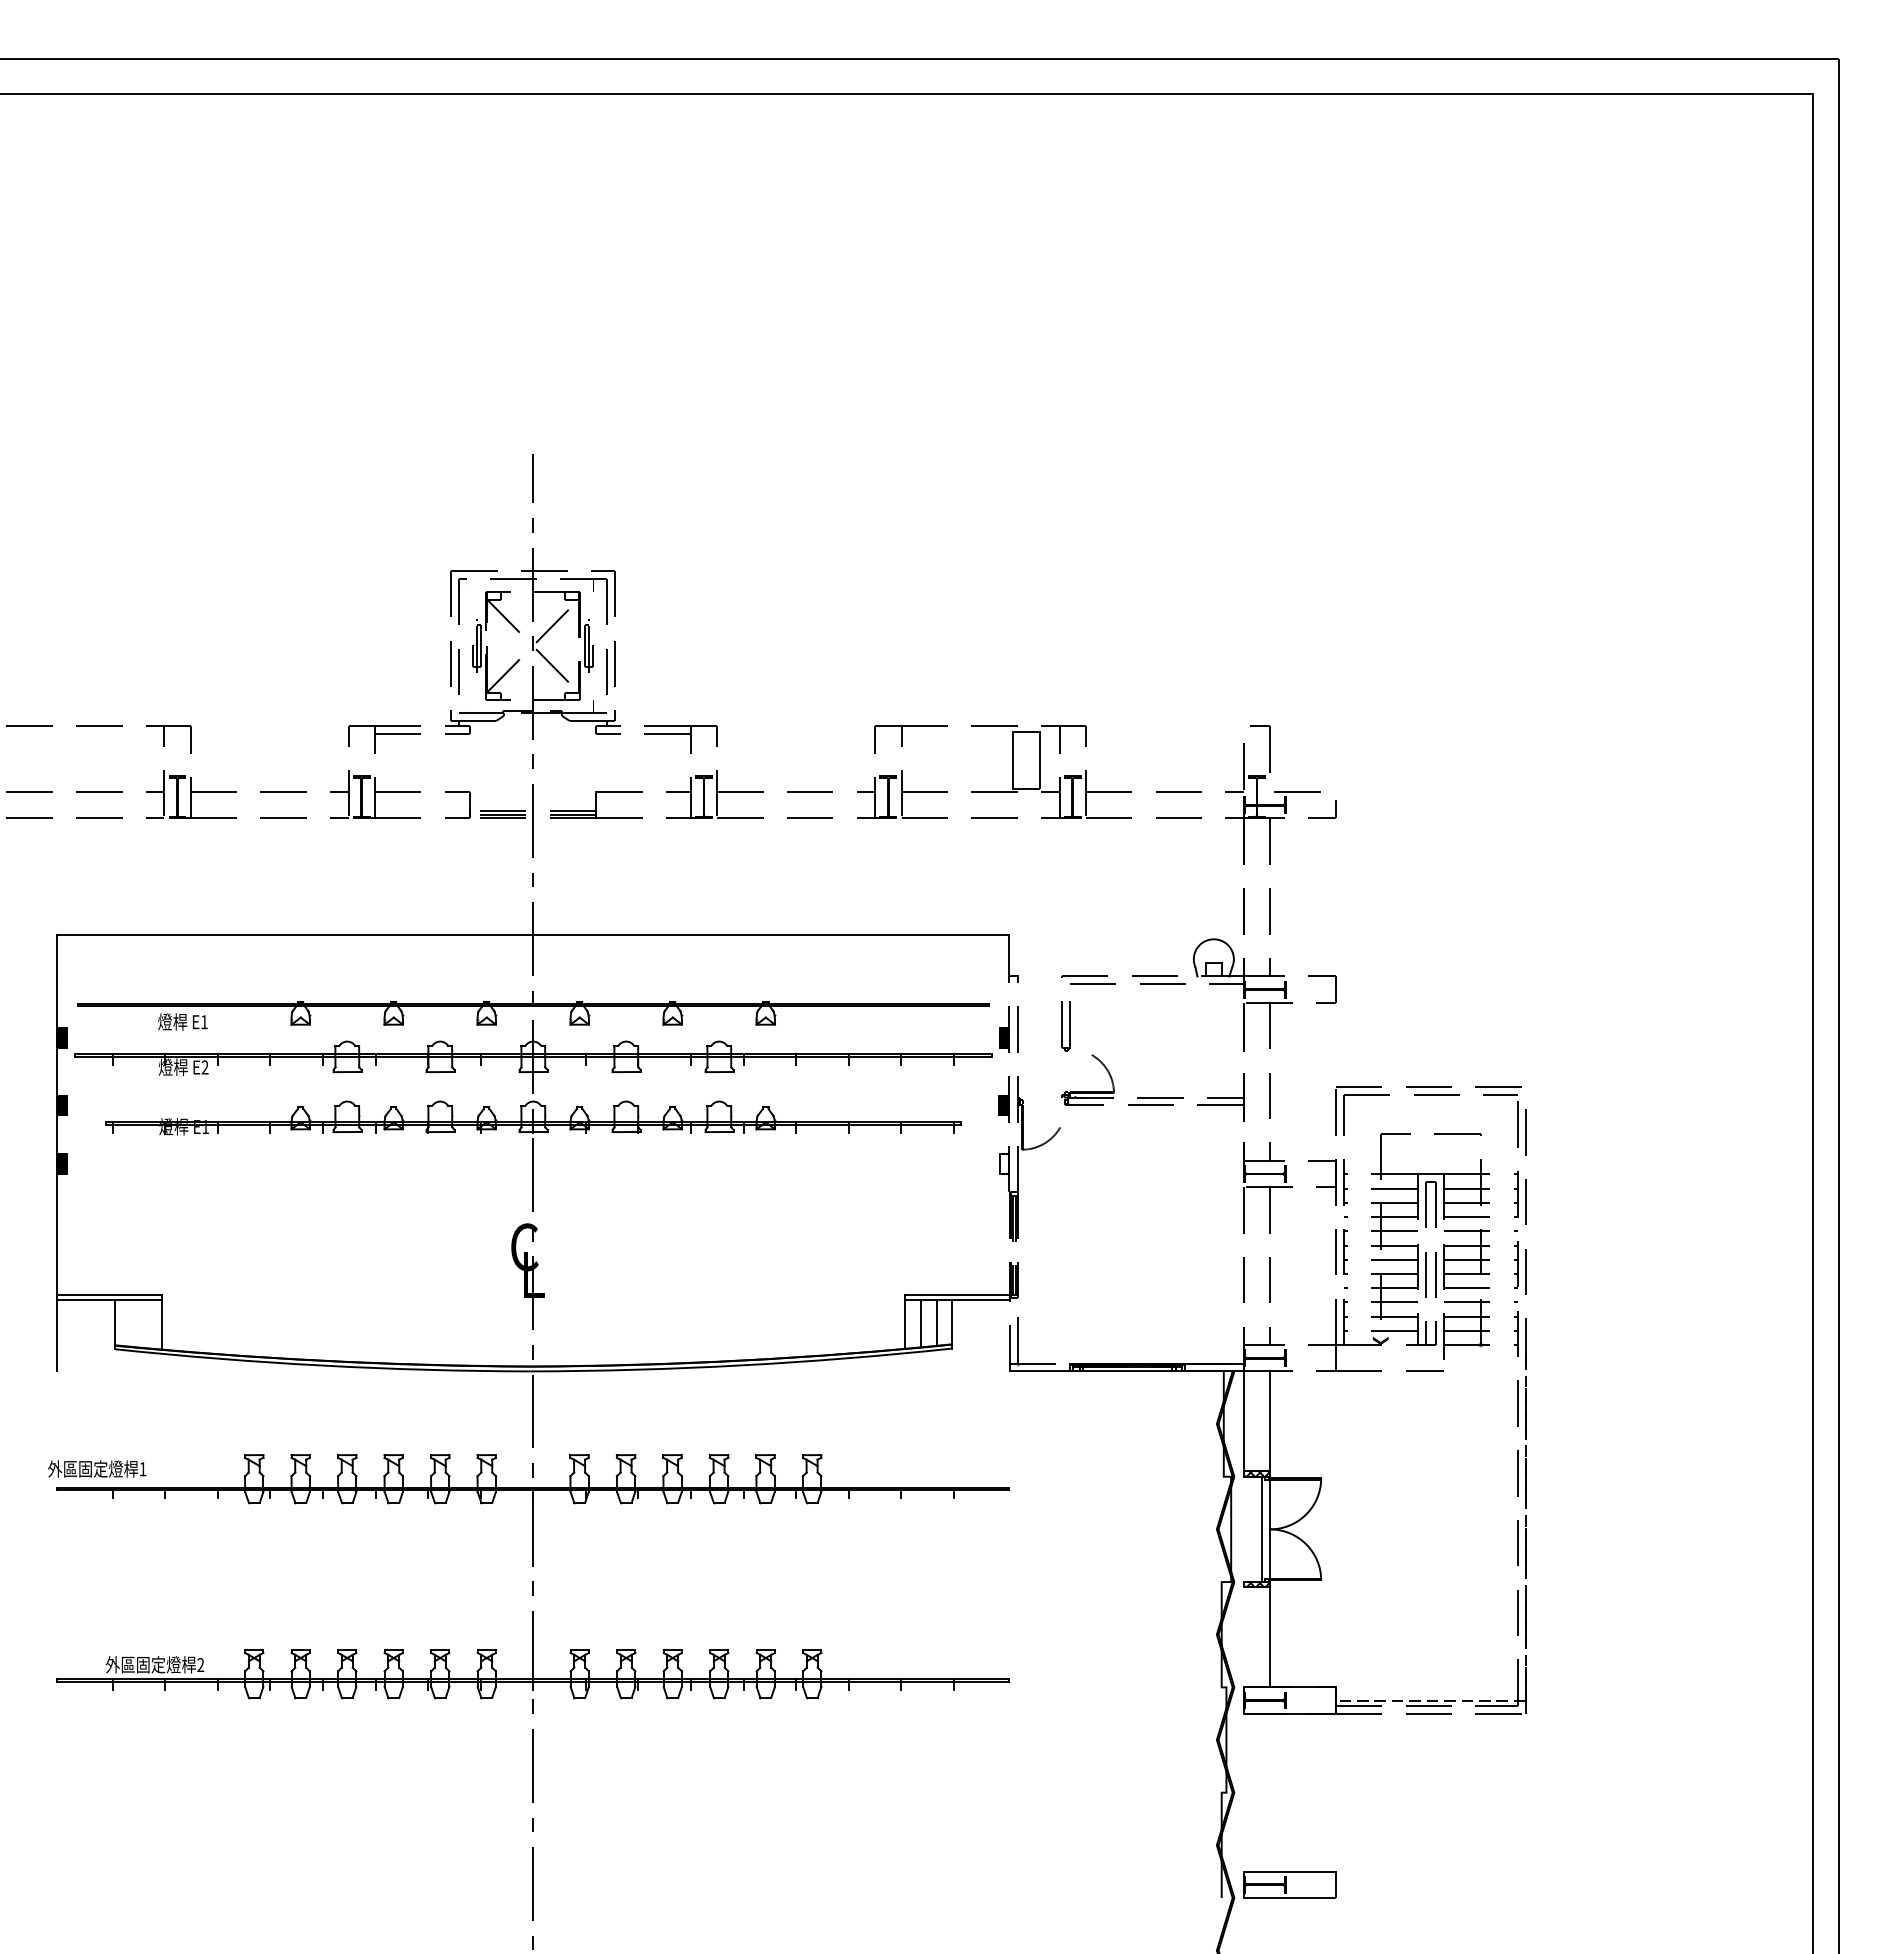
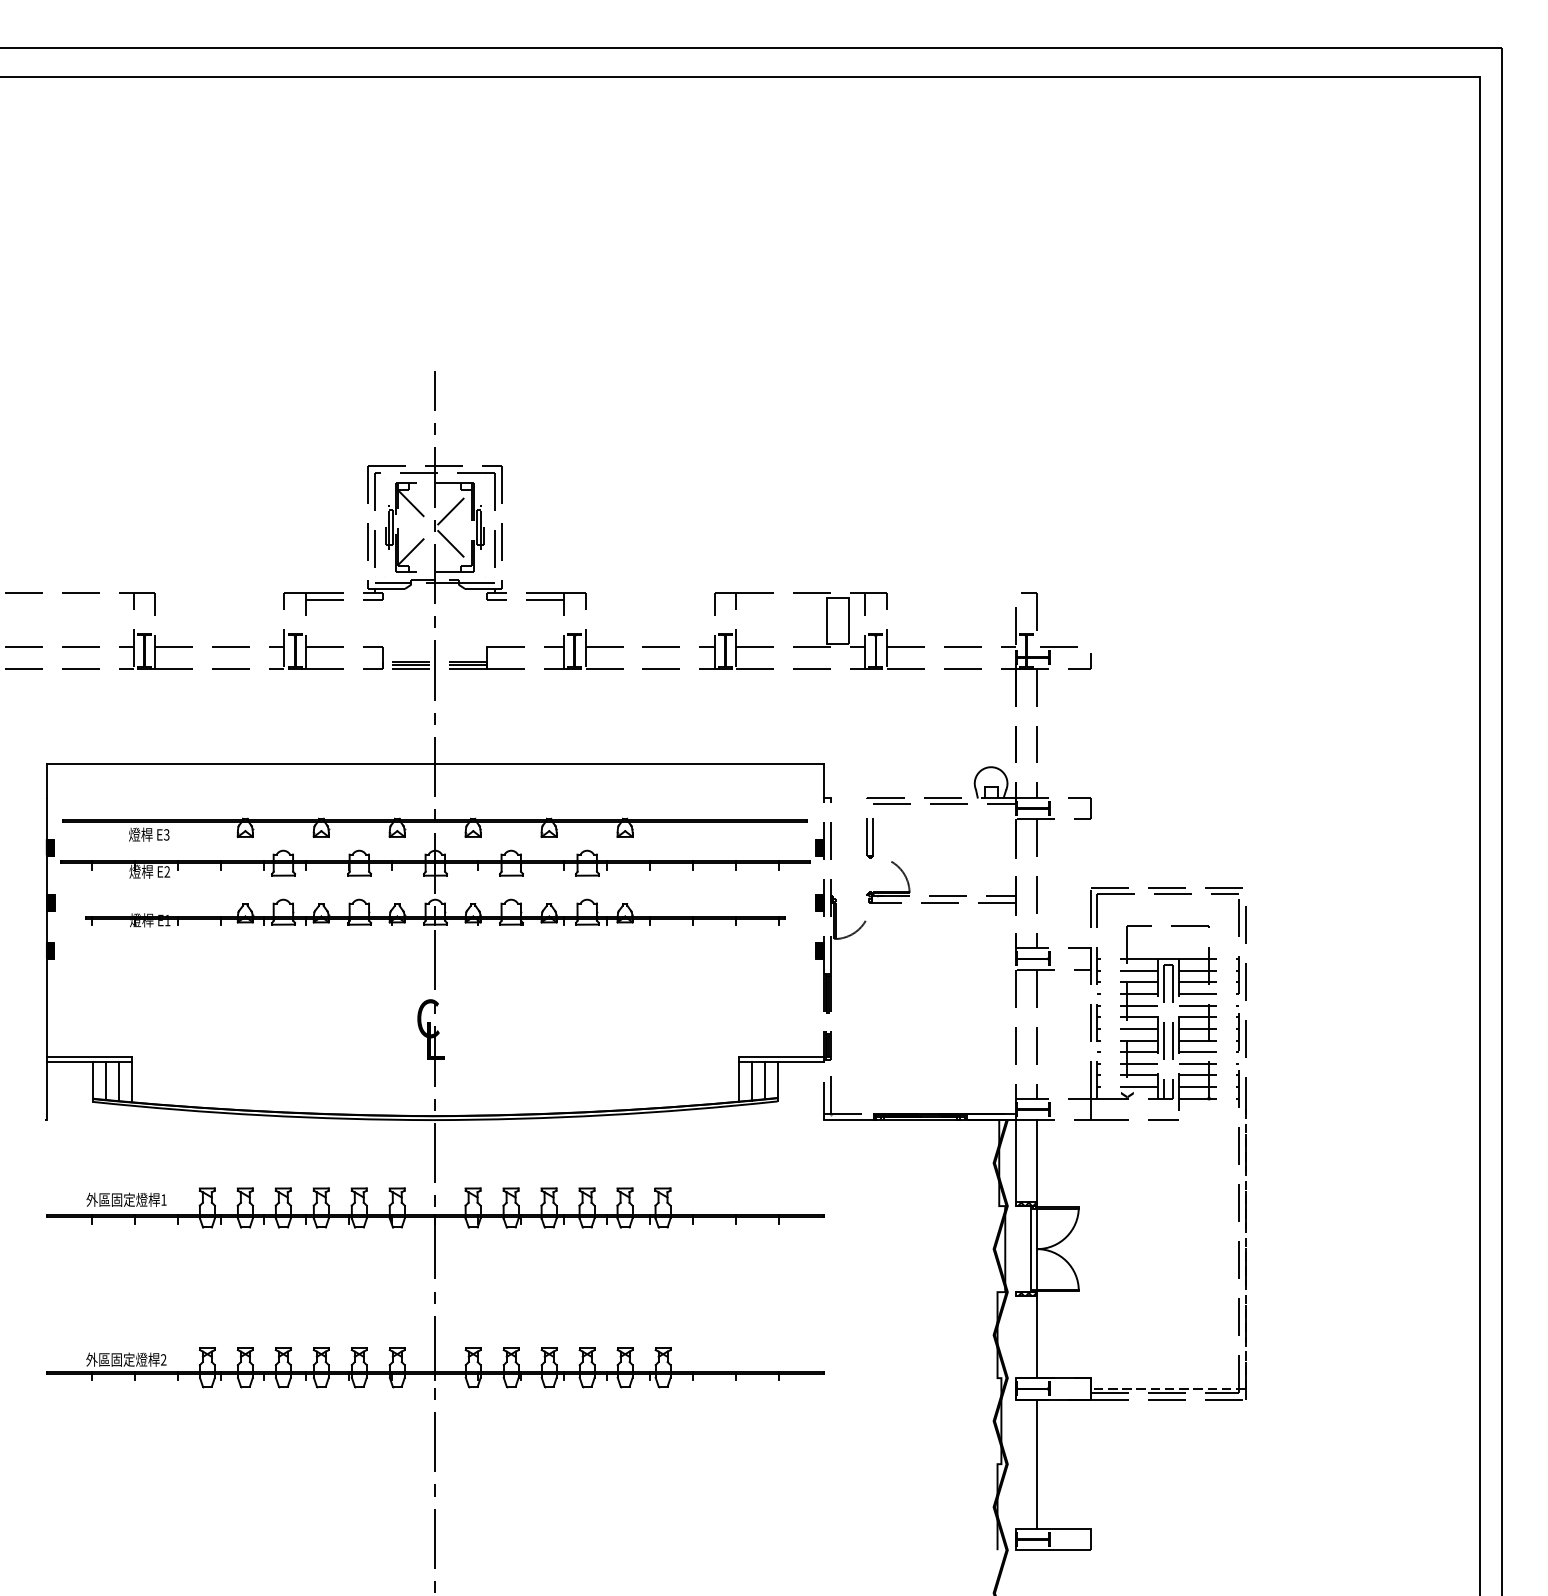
text: (204, 1022) -> (166, 835), E1 -> E3
hatch: (1004, 1163) -> (820, 950), added
line: (130, 1322) -> (106, 1080), added
line: (146, 1323) -> (119, 1080), added
text: (97, 1468) -> (126, 1199), moved
line: (1270, 1792) -> (1037, 1464), added

